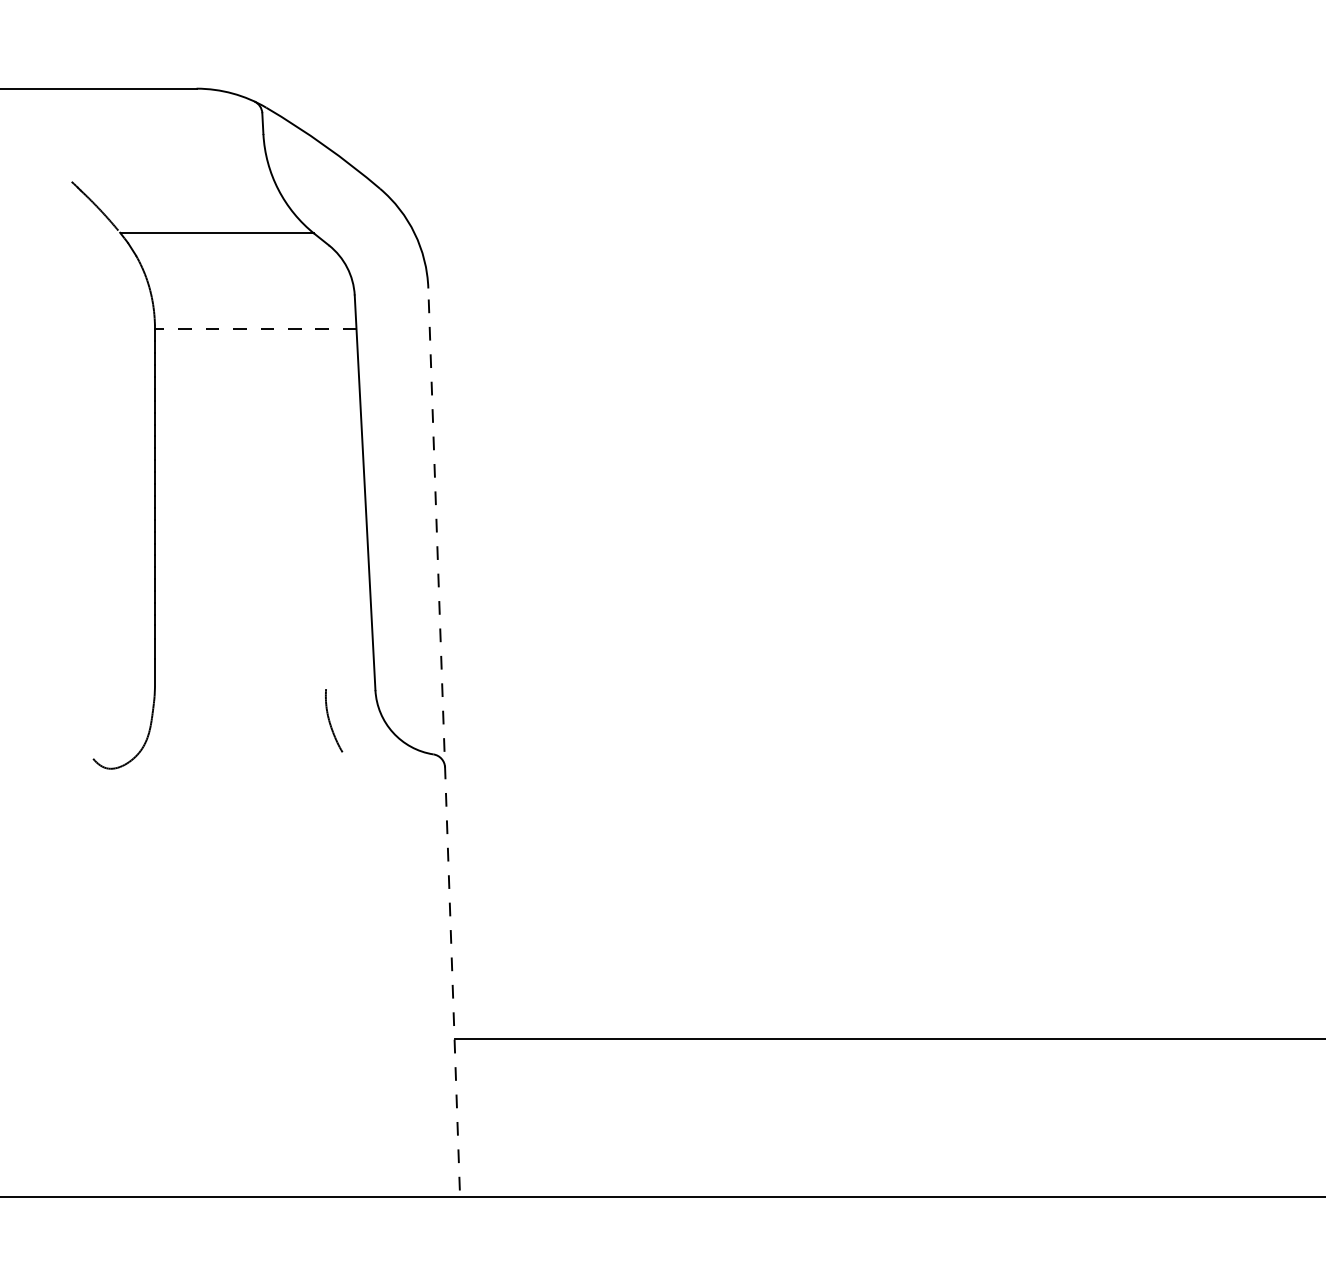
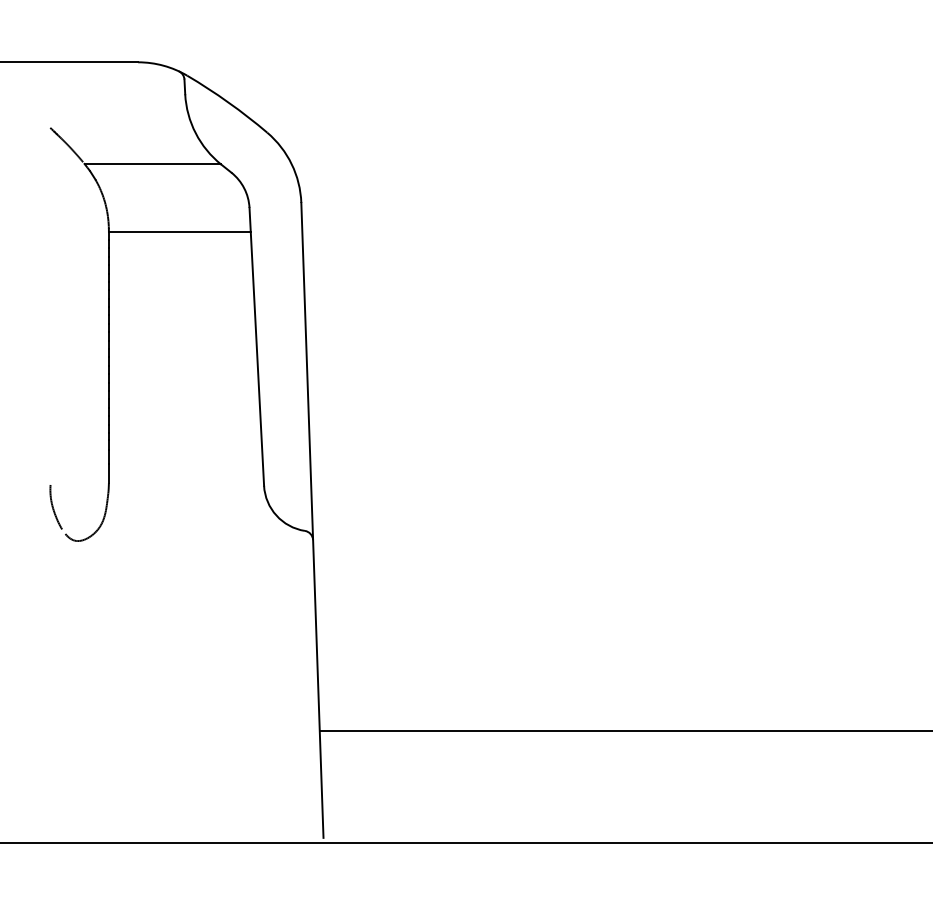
line: (255, 329) -> (179, 231), dashed -> solid
part: (334, 720) -> (56, 507), moved
line: (444, 739) -> (312, 520), dashed -> solid

